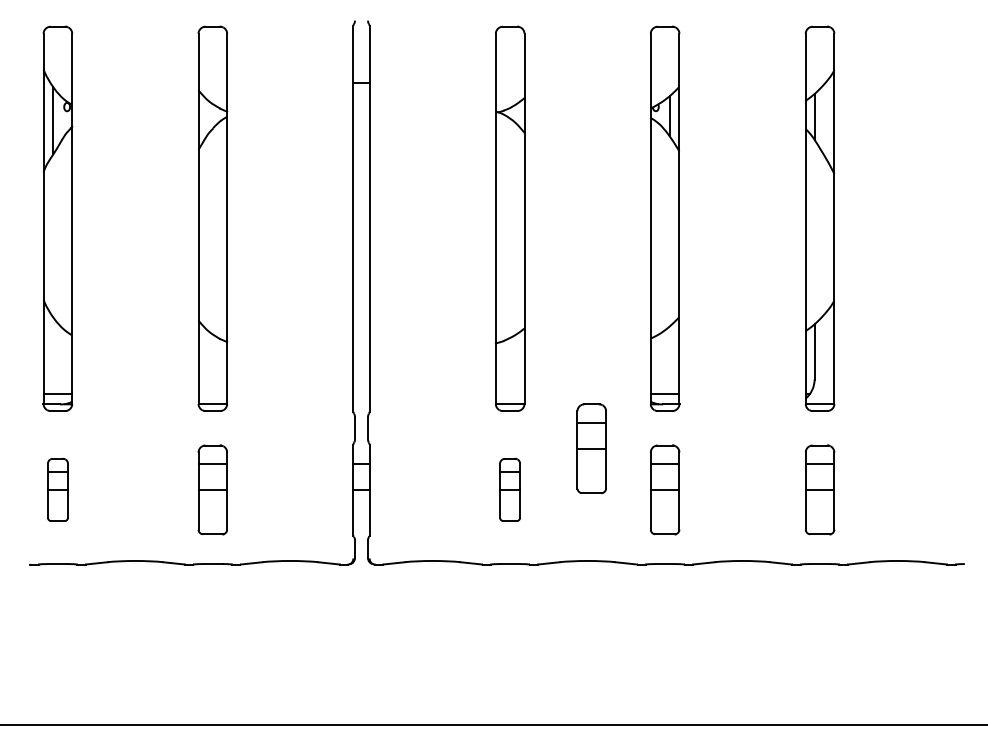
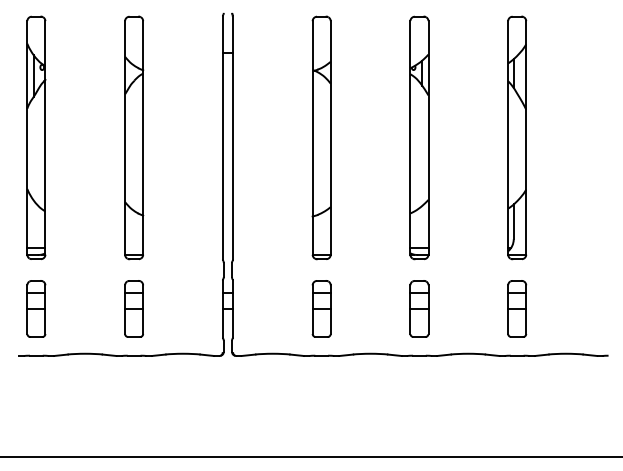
part: (592, 447) -> (373, 282), removed
part: (58, 489) -> (36, 308), size x1.43
part: (509, 489) -> (321, 308), size x1.43

